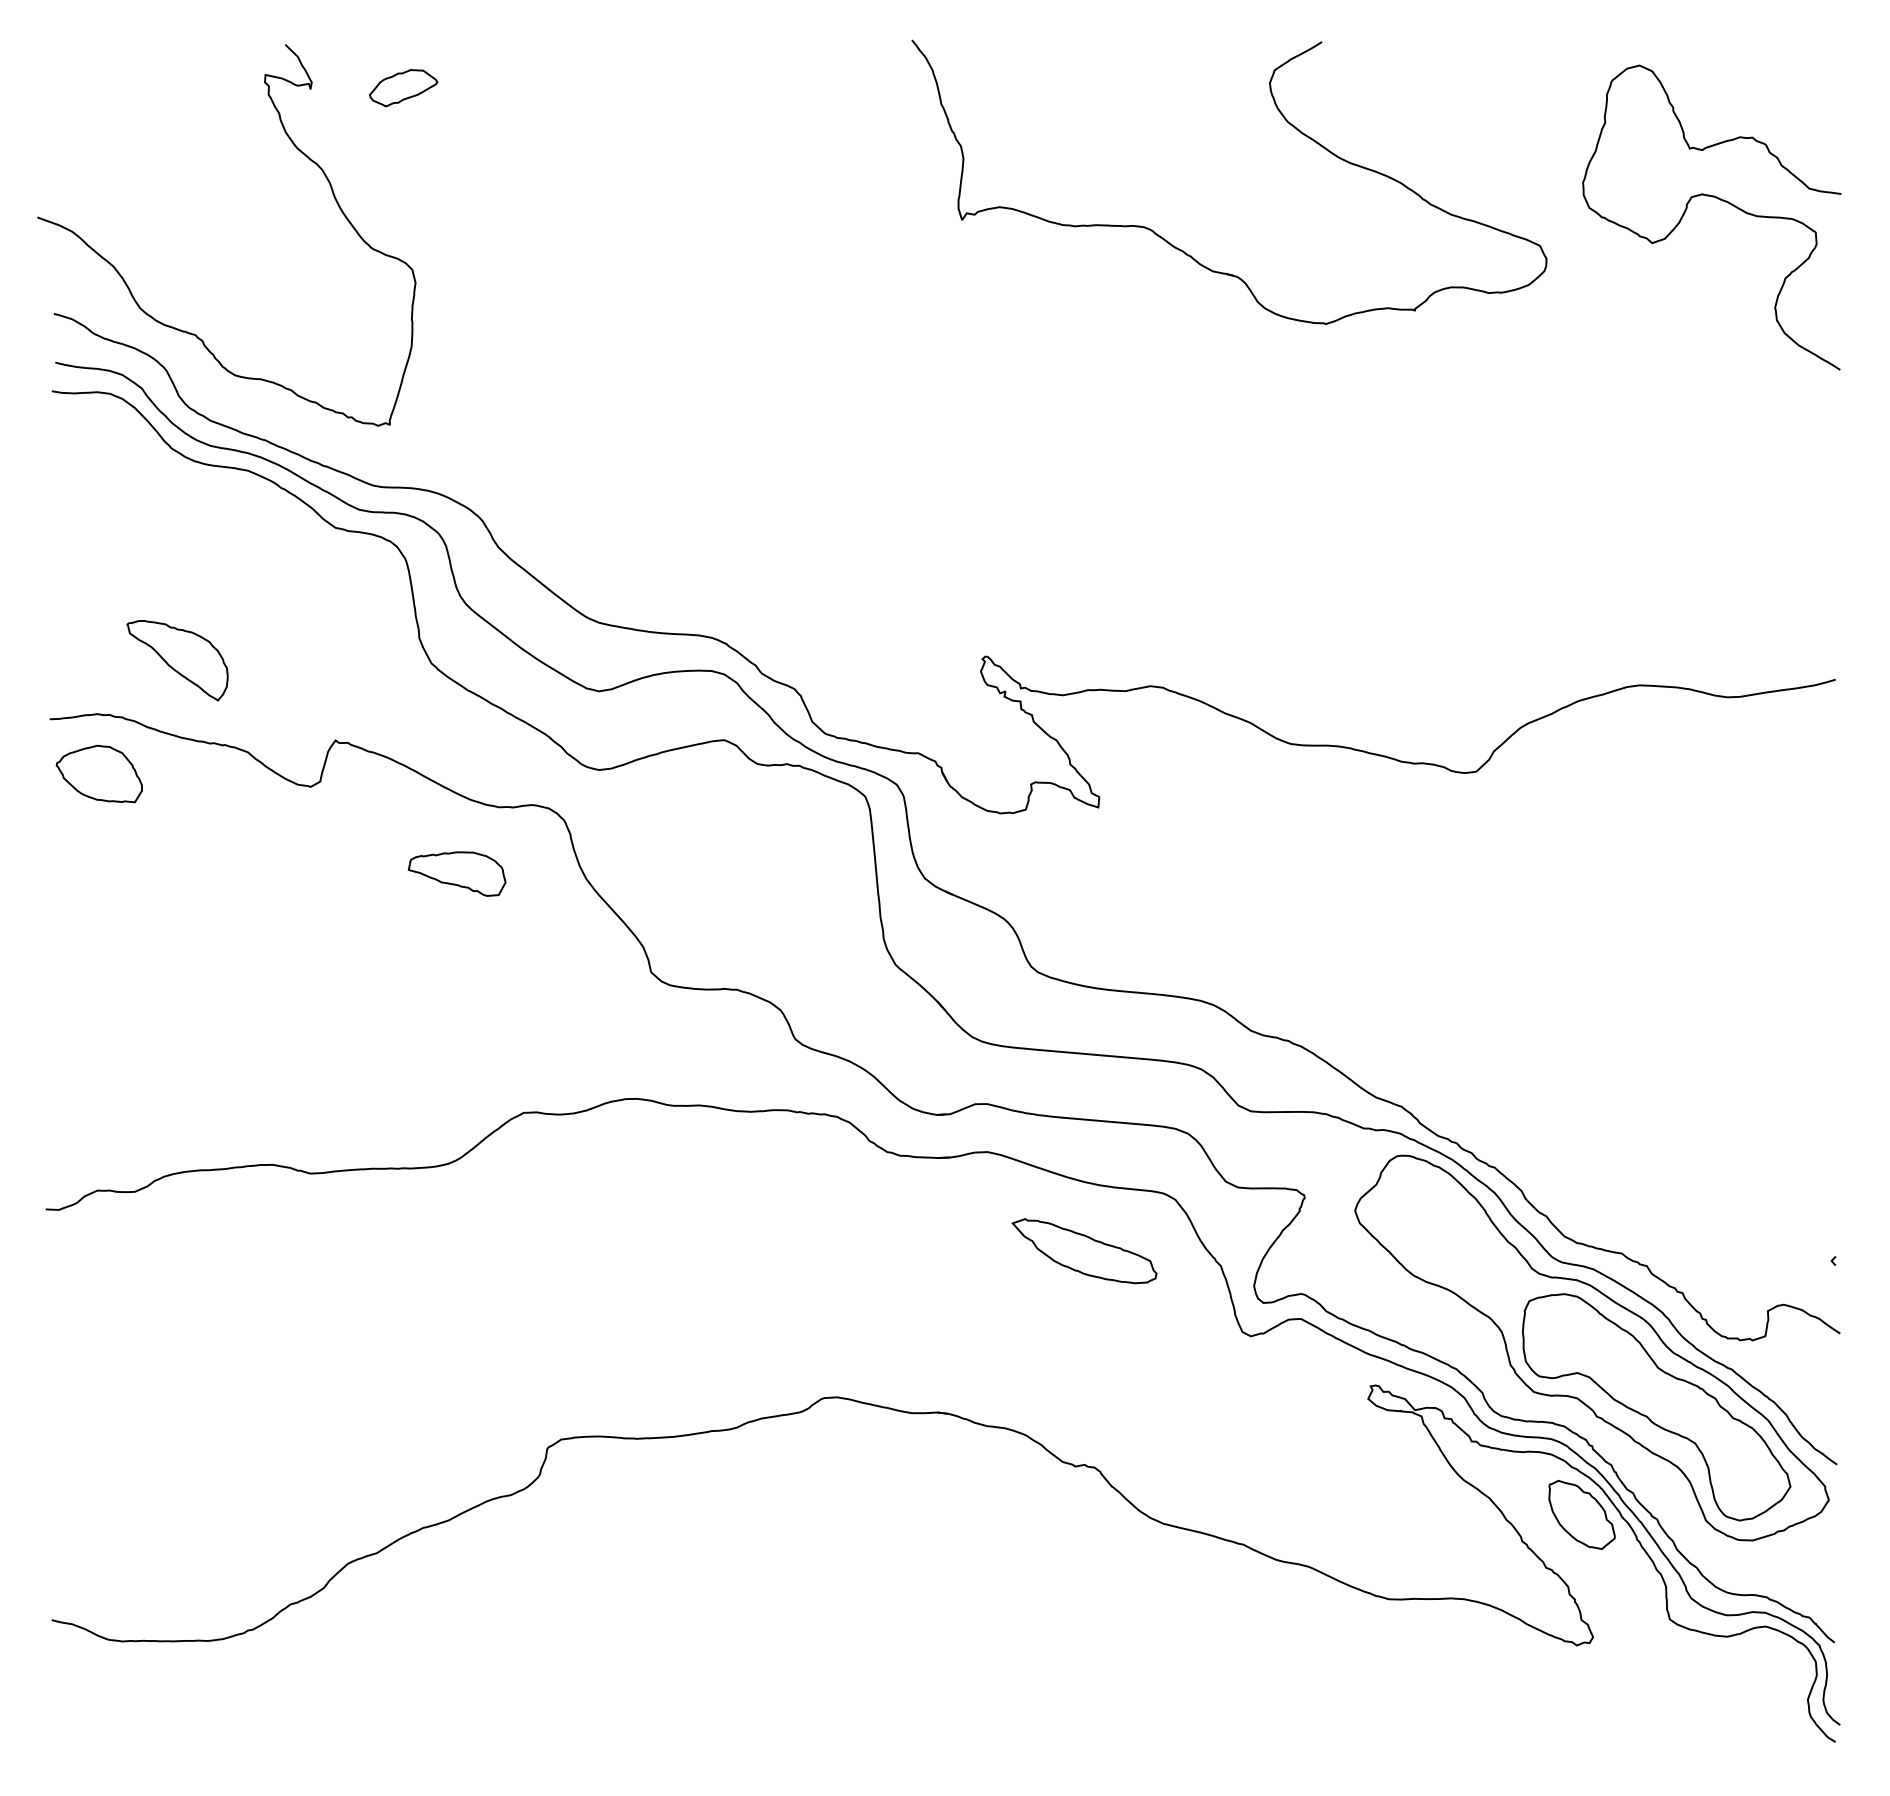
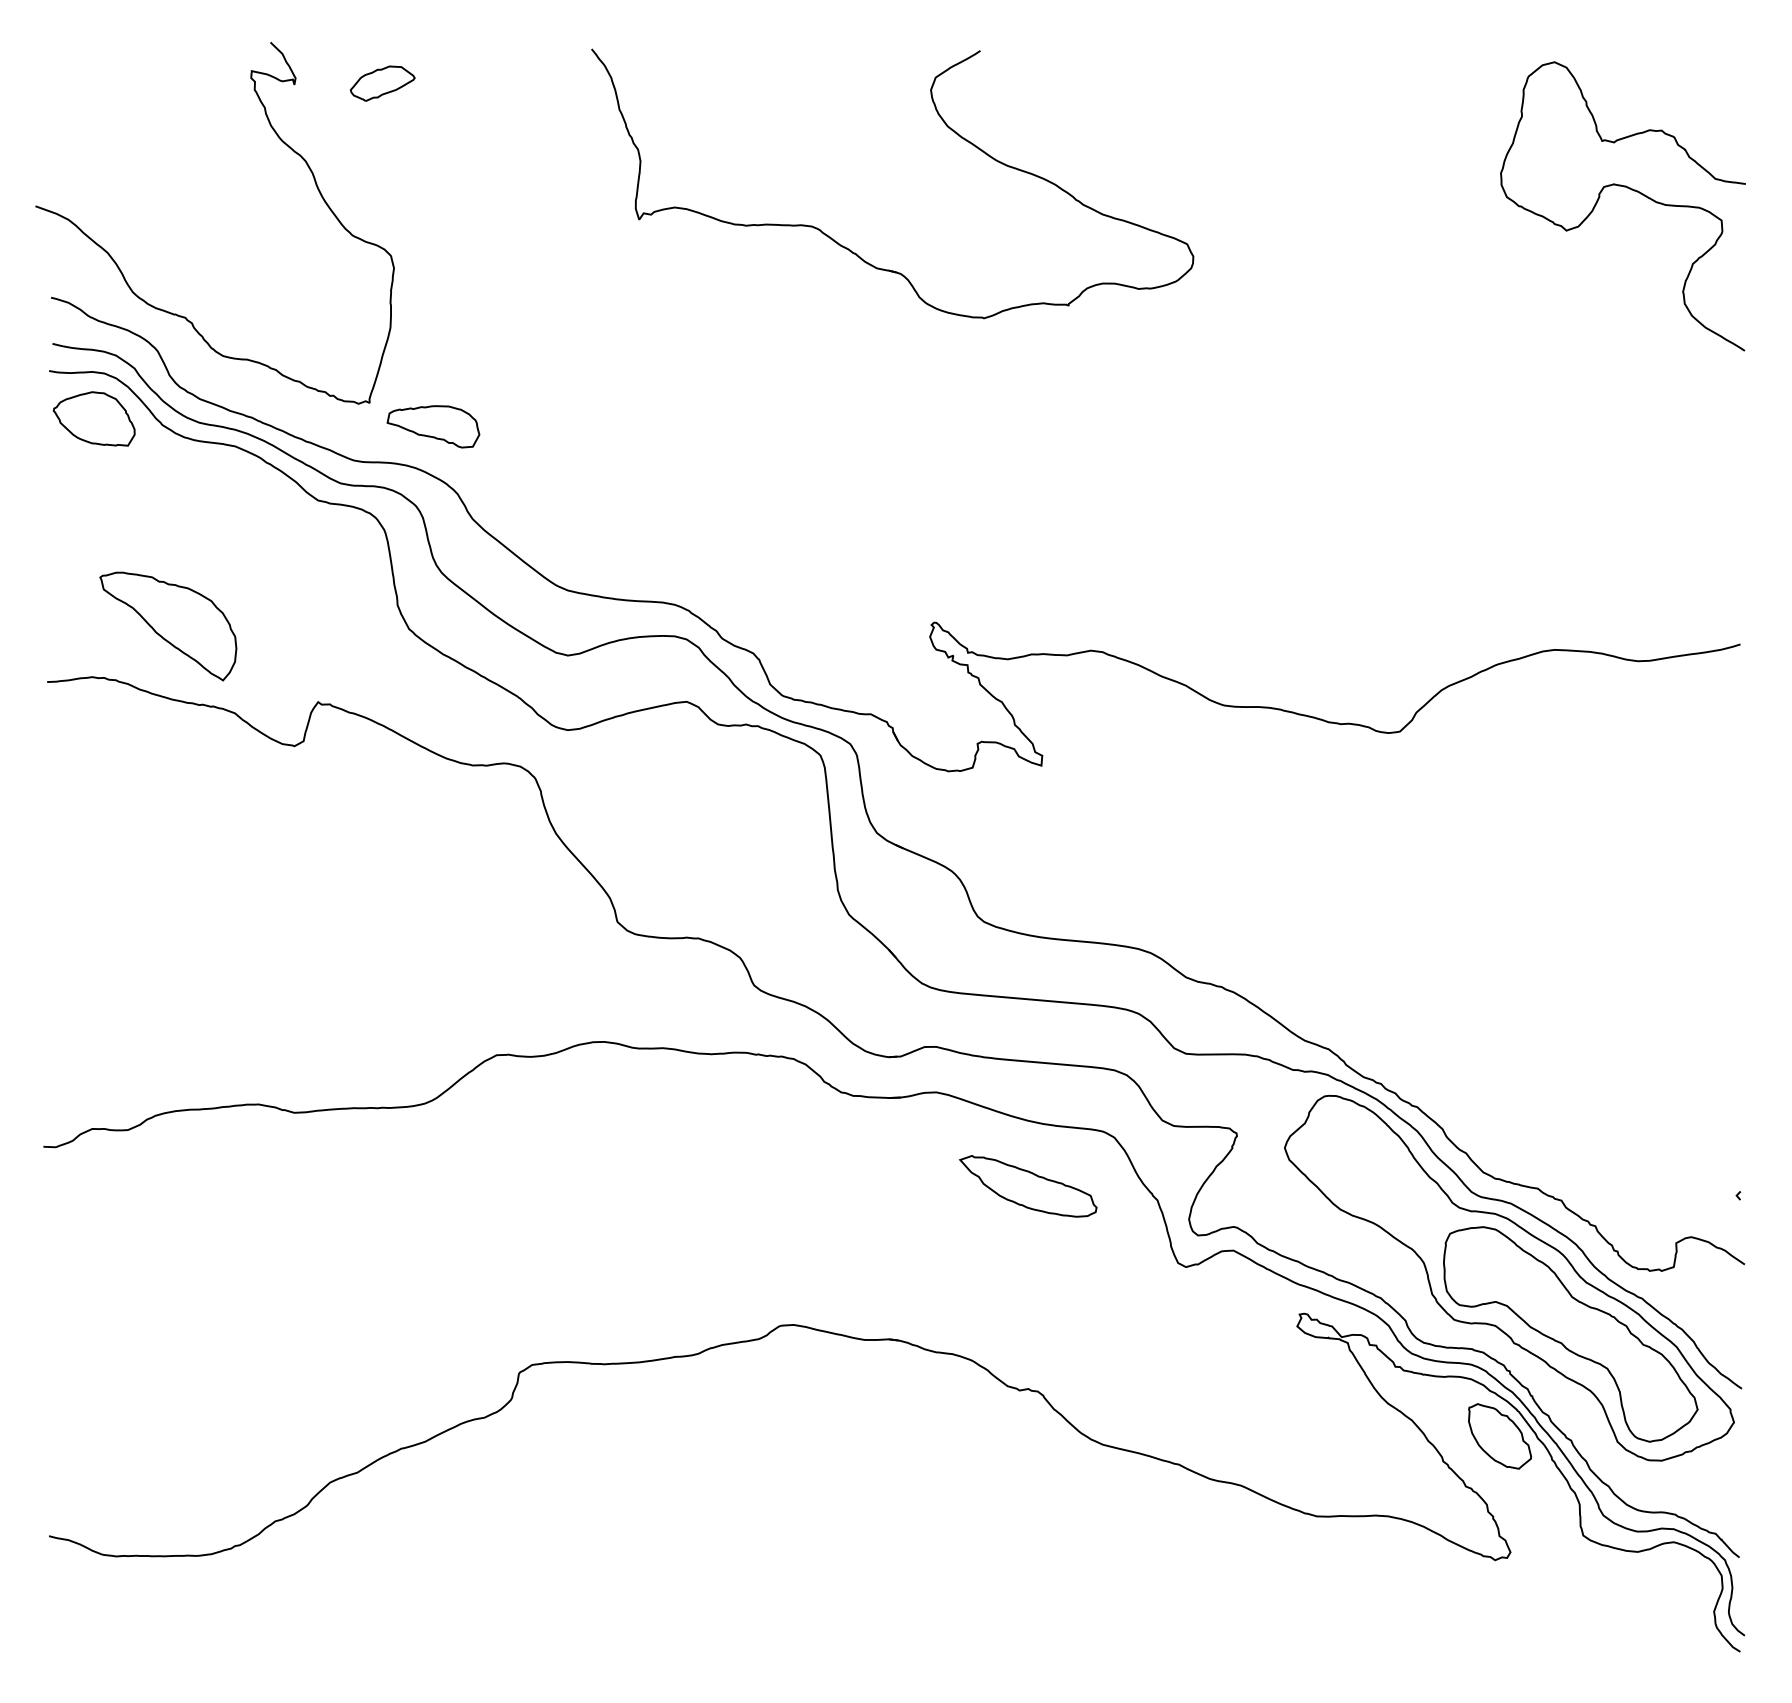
part: (1184, 251) -> (850, 249), moved
part: (177, 660) -> (168, 626), size x1.43
part: (98, 773) -> (93, 418), moved
part: (457, 873) -> (433, 426), moved

